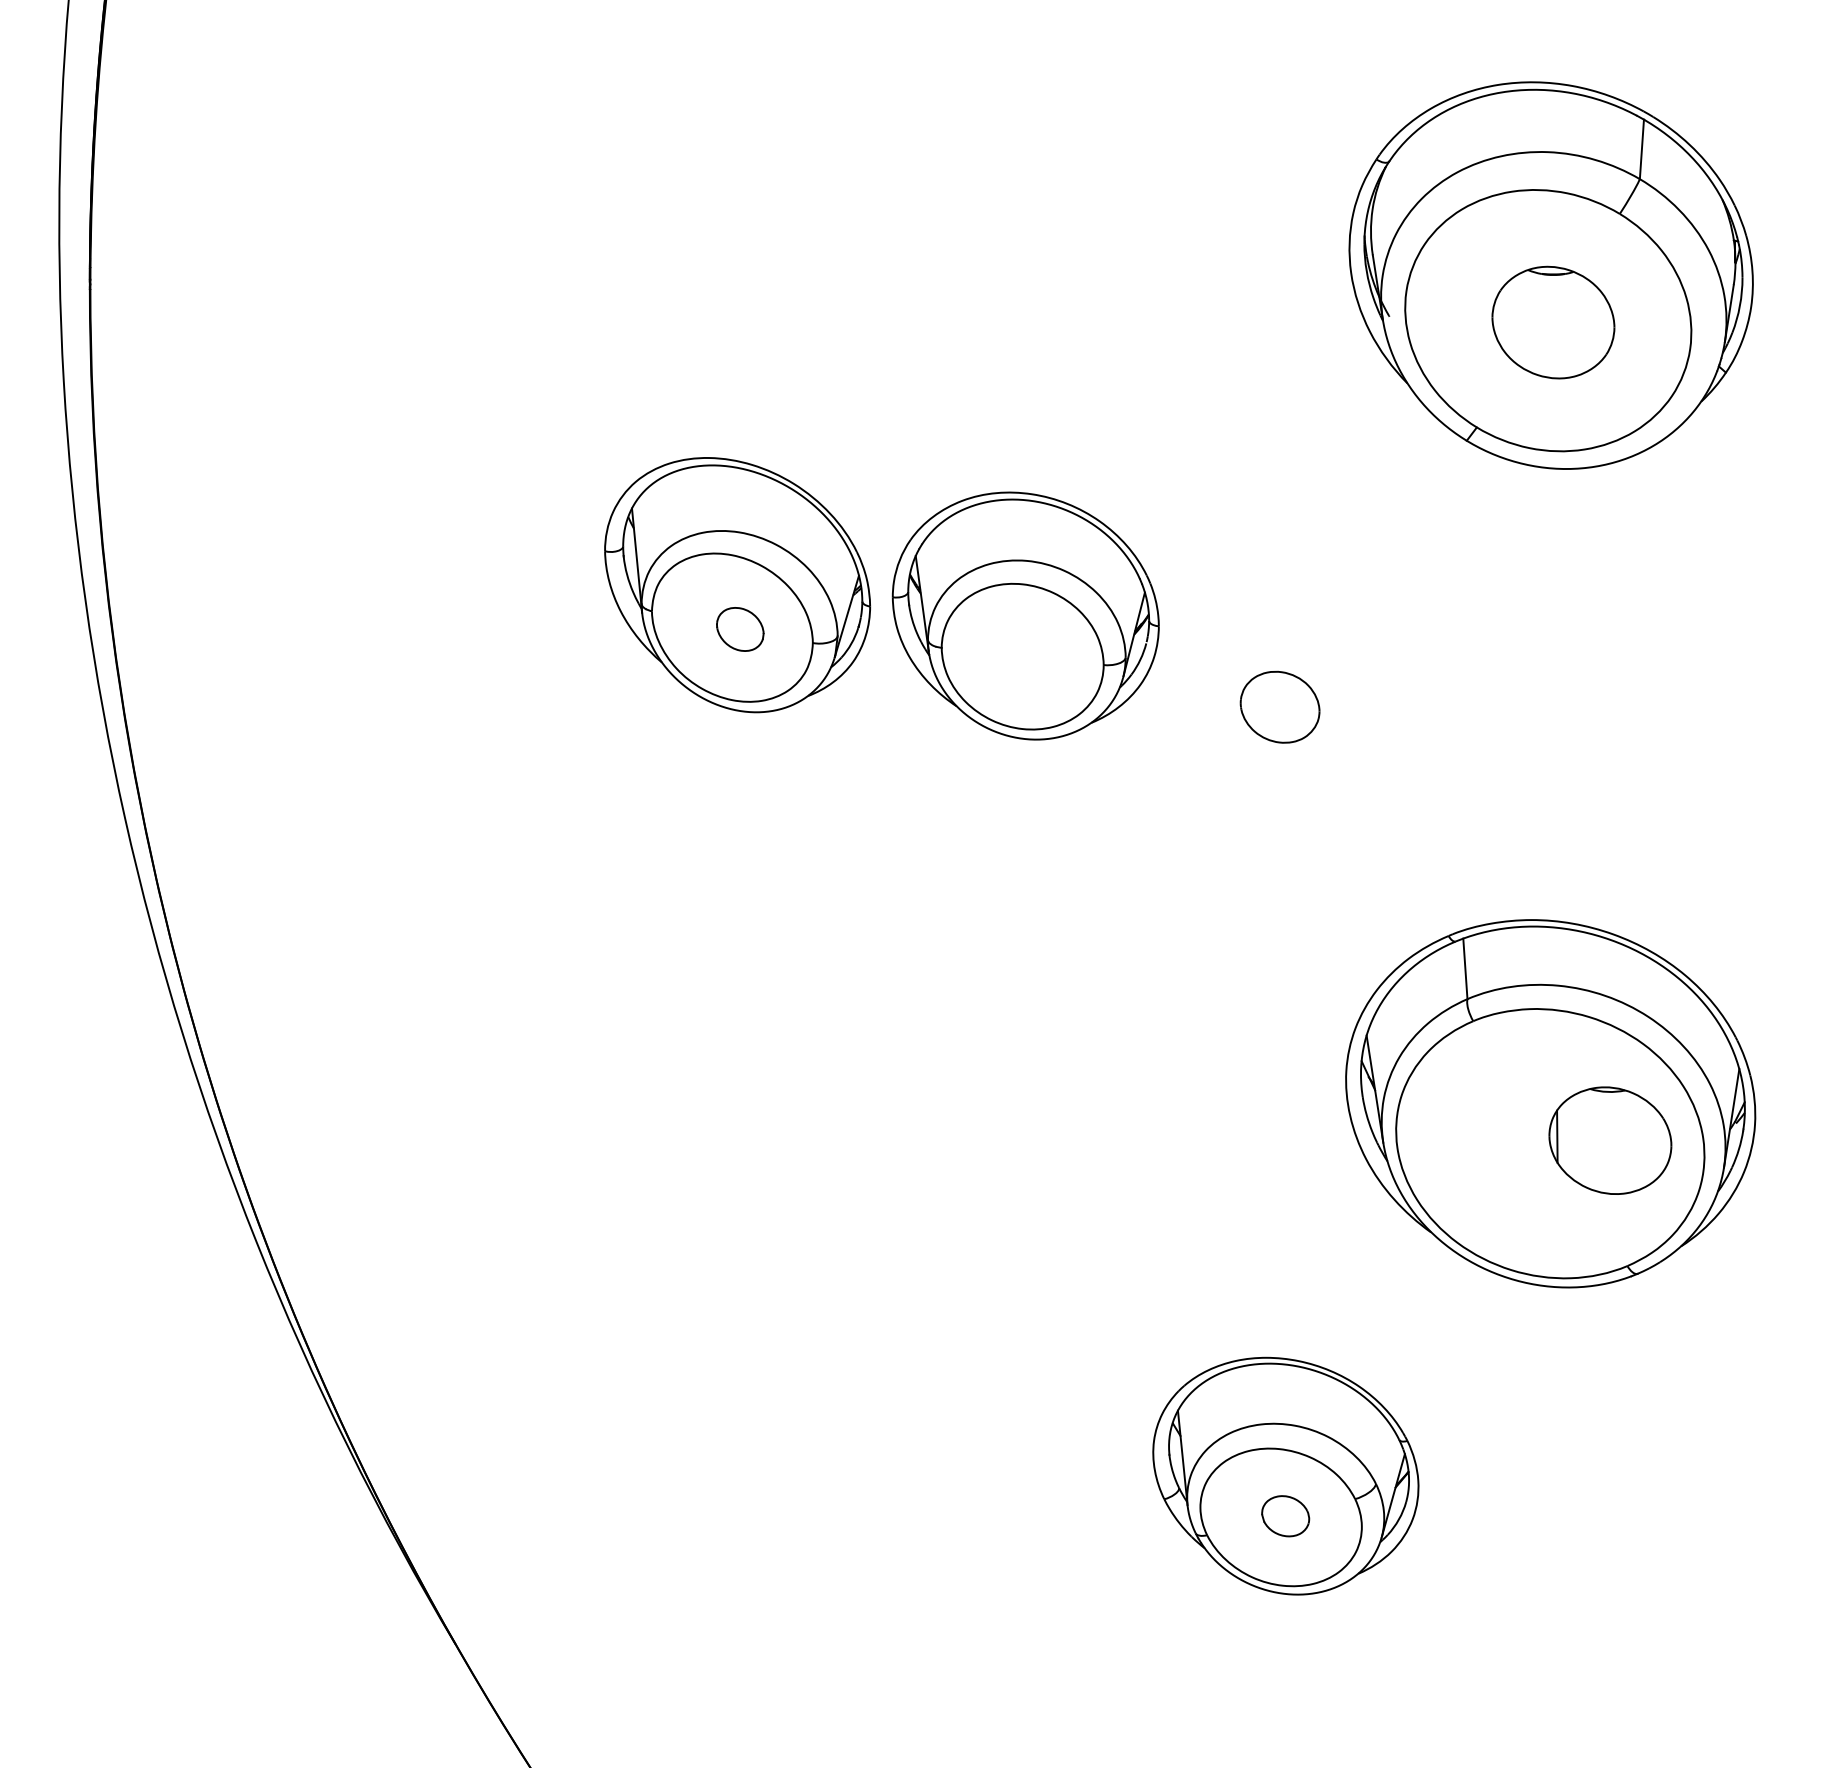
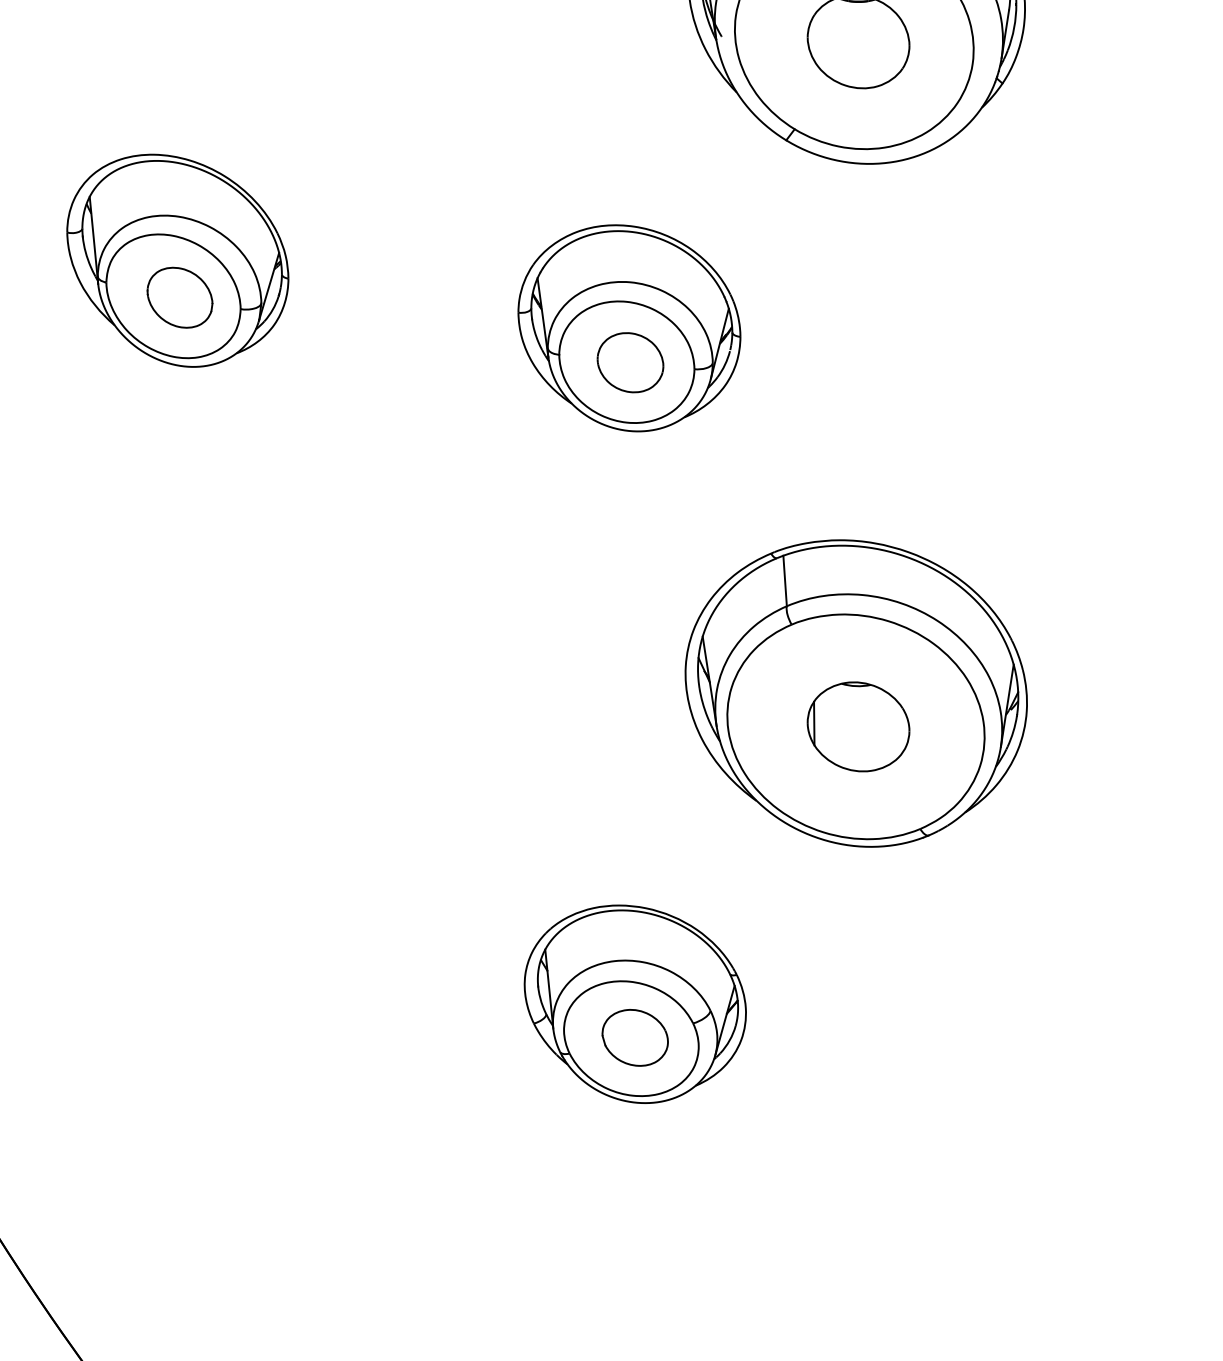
part: (1025, 615) -> (629, 327), moved
part: (740, 629) -> (180, 297), size x1.67
part: (1610, 1140) -> (858, 726), moved
part: (1285, 1515) -> (635, 1037), size x1.67

